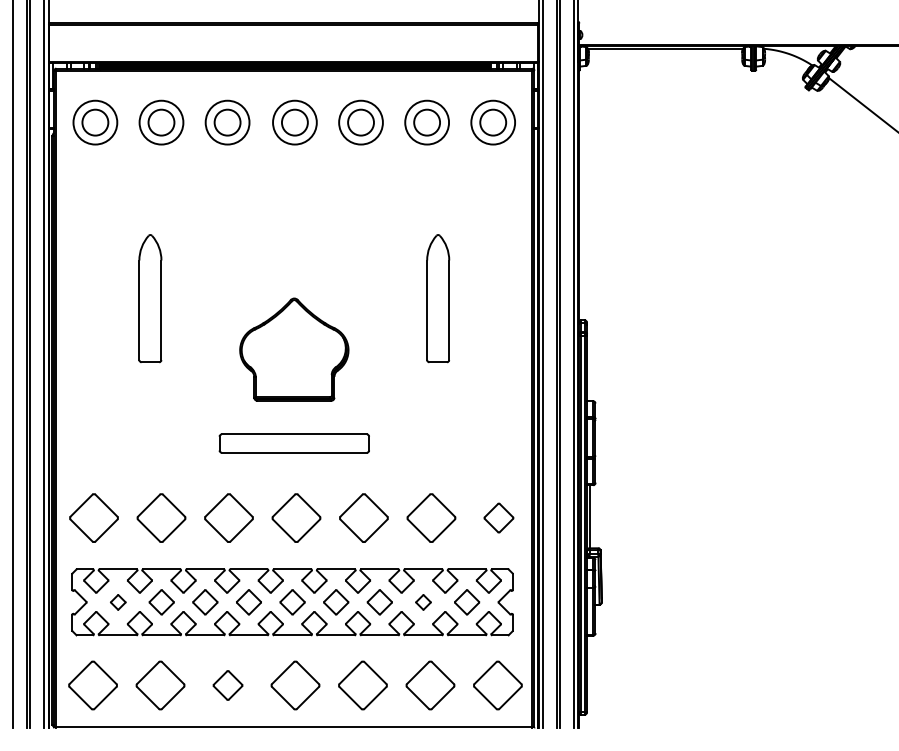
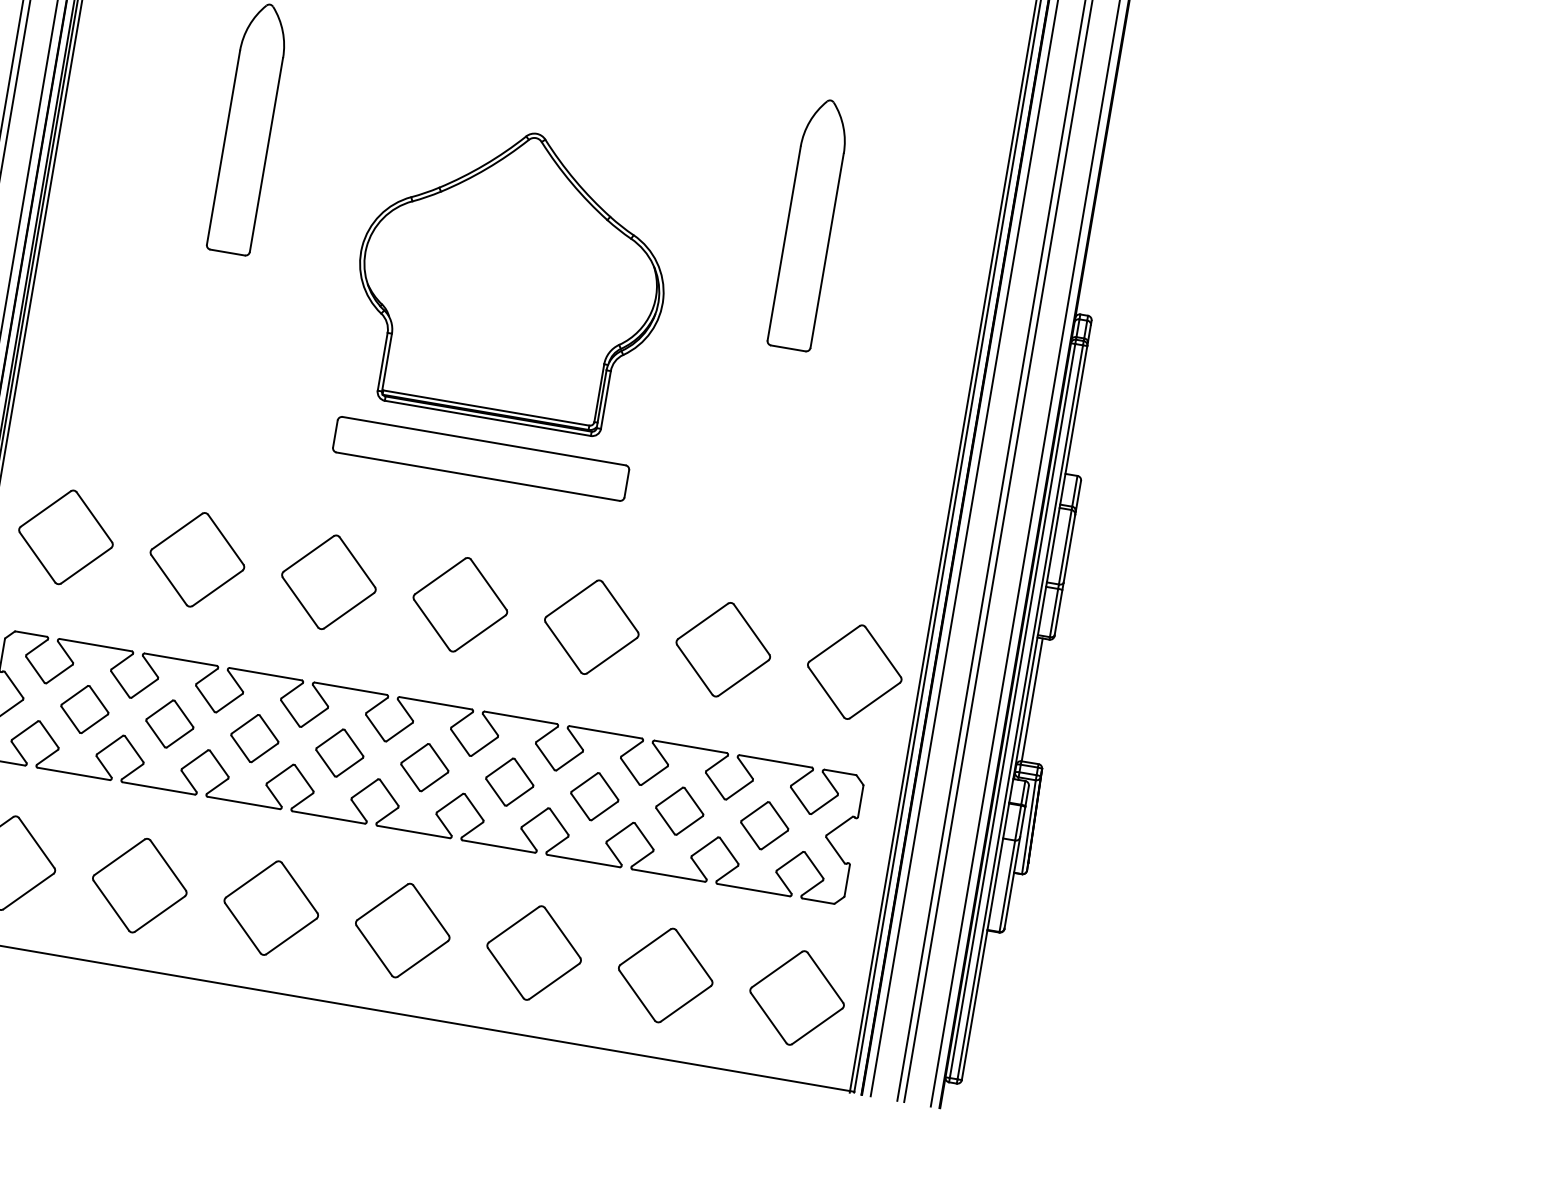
part: (294, 349) -> (512, 275), size x1.43
part: (498, 517) -> (854, 670), size x1.67
part: (118, 602) -> (85, 709), size x1.67
part: (423, 602) -> (679, 811), size x1.67
part: (227, 685) -> (270, 907), size x1.67

